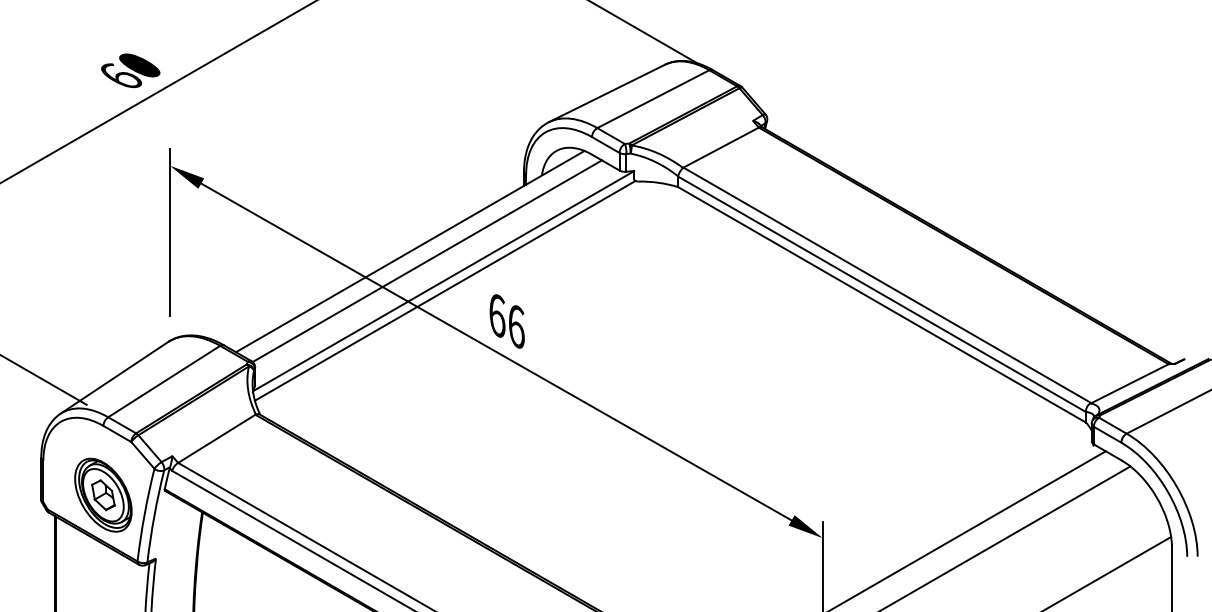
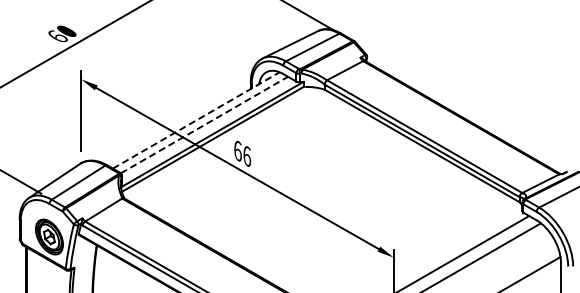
line: (410, 251) -> (196, 120), solid -> dashed
line: (427, 262) -> (204, 125), solid -> dashed

